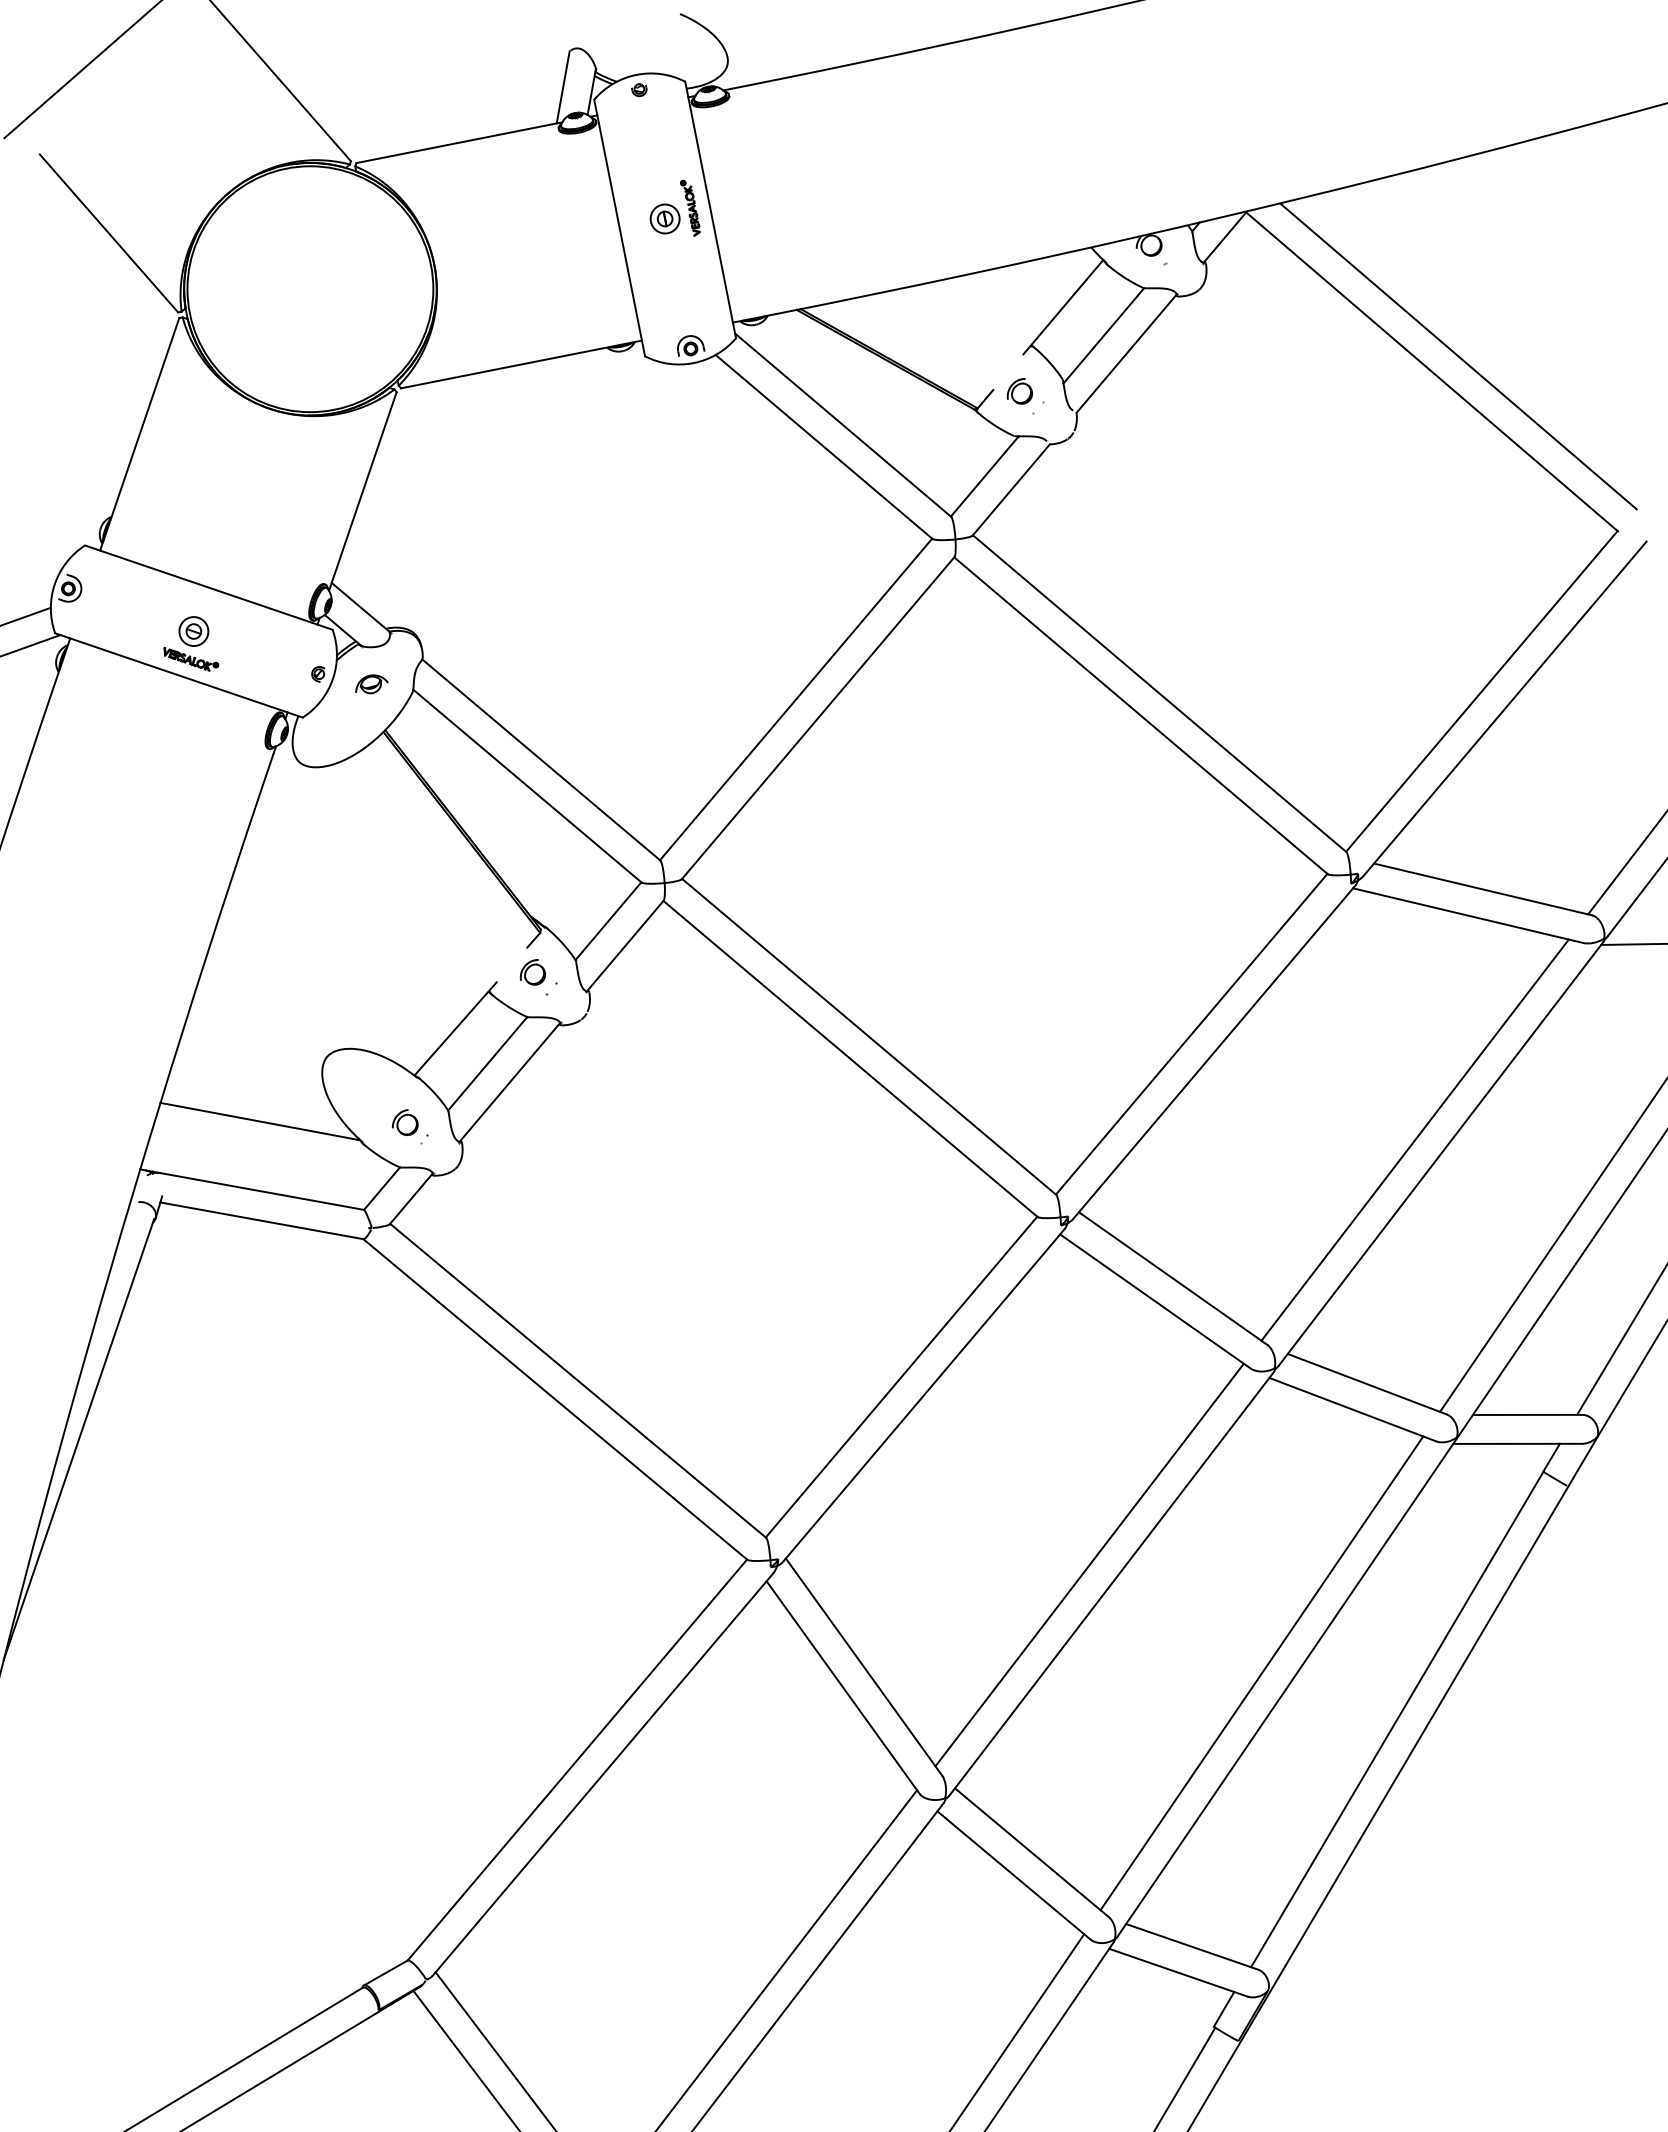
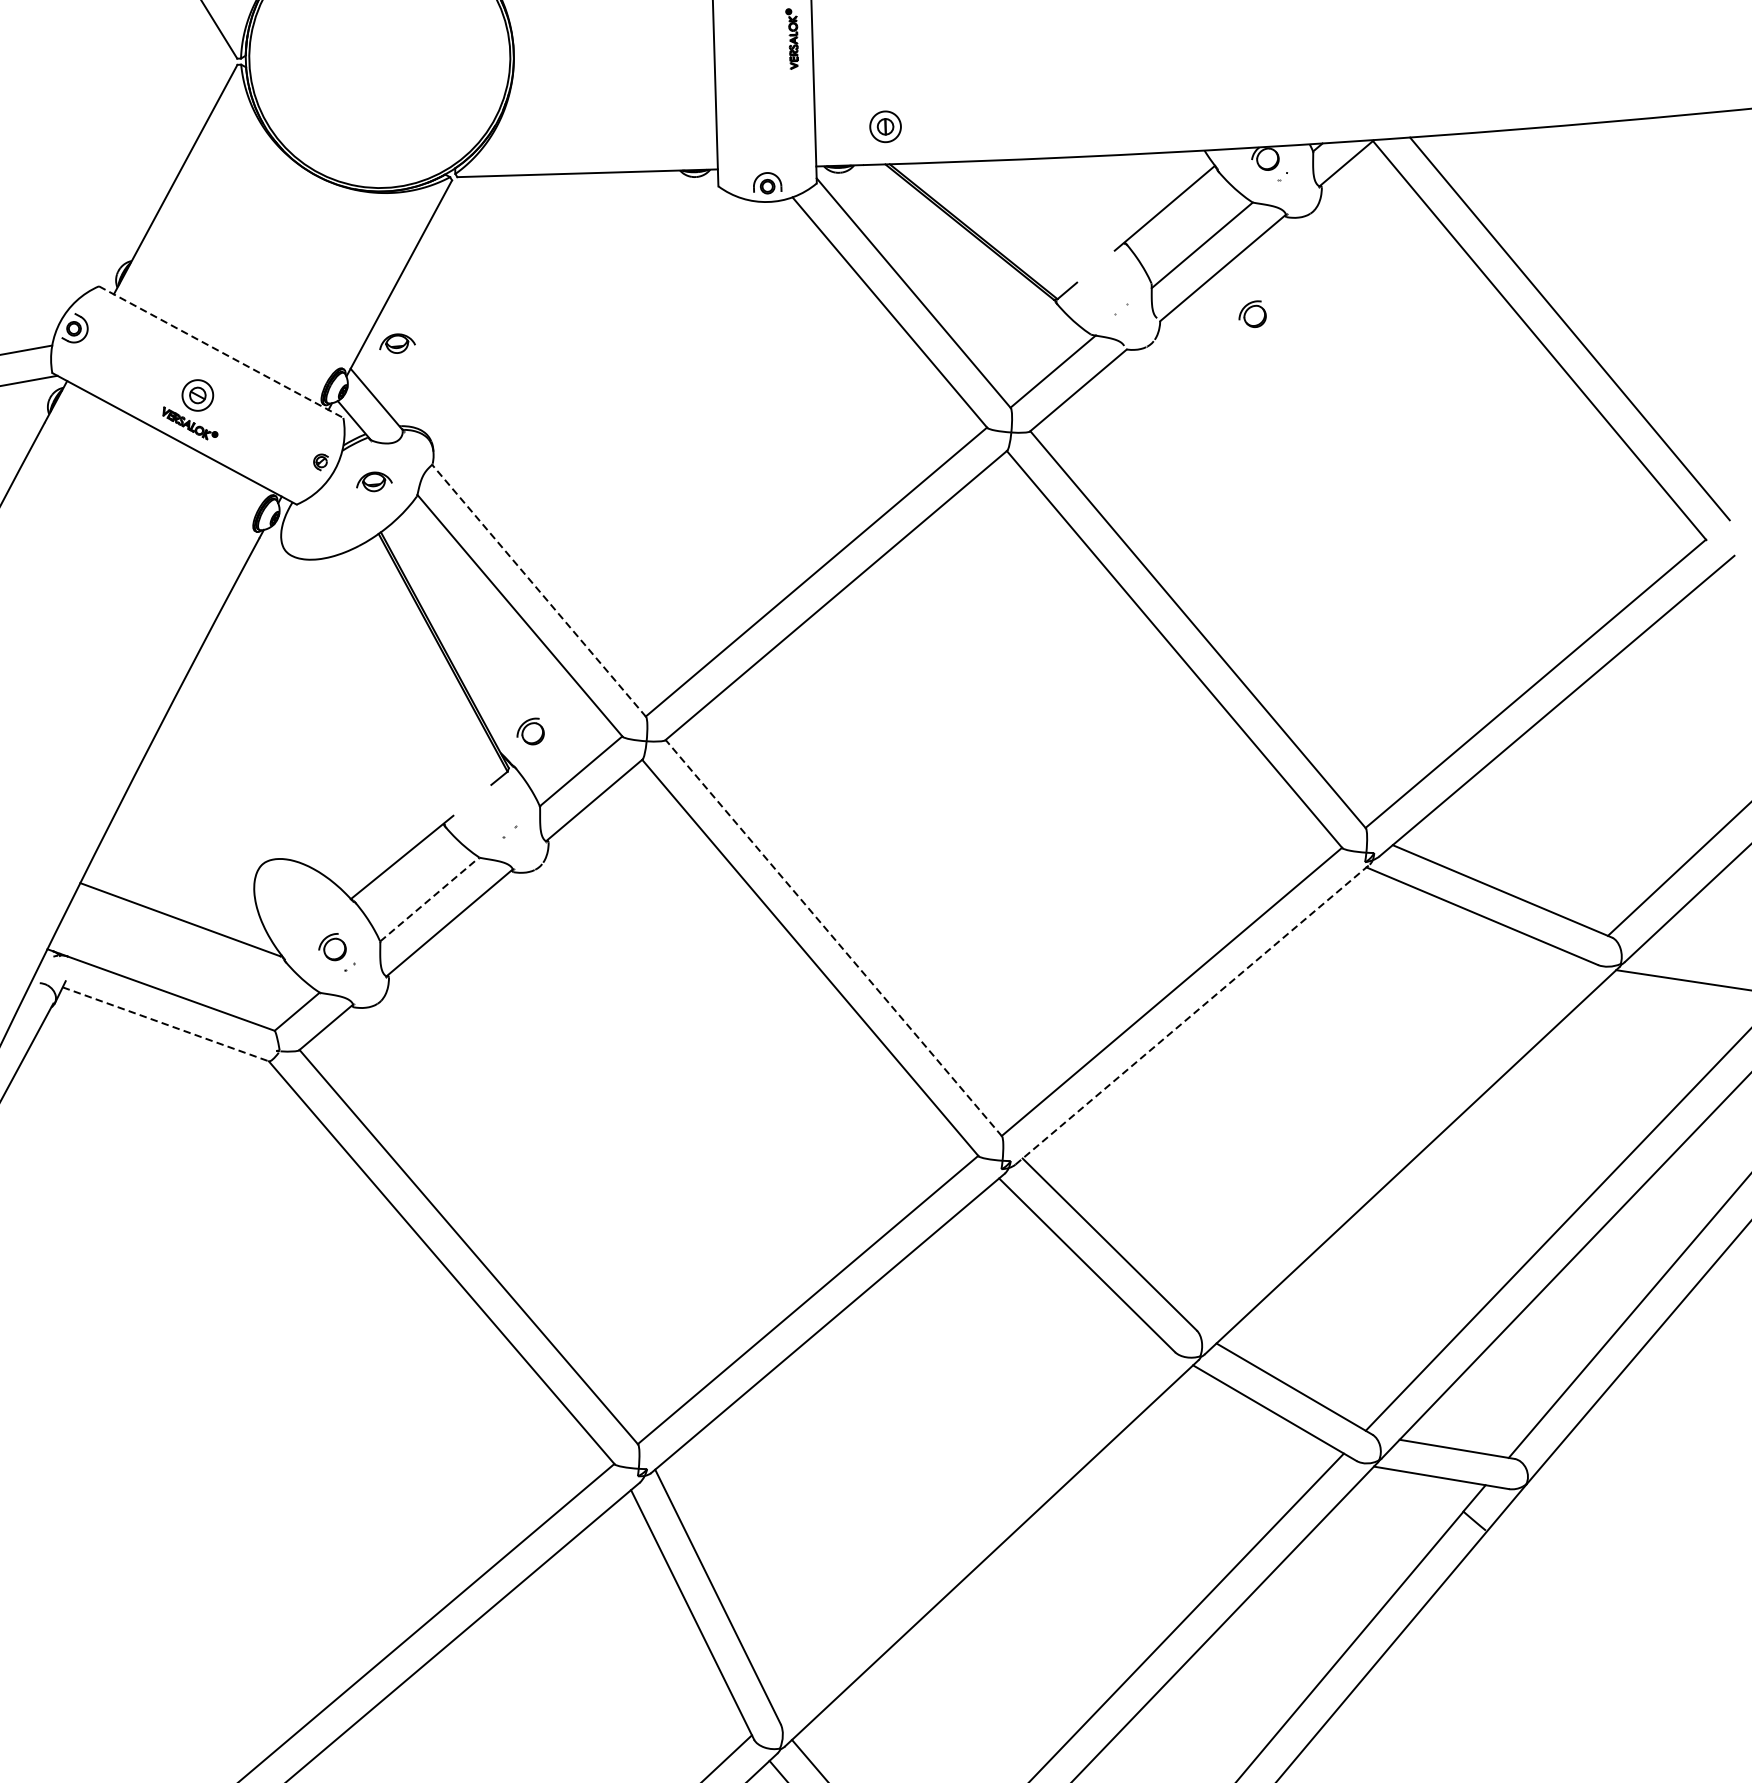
part: (664, 218) -> (885, 126), moved
part: (1019, 391) -> (1252, 313), moved
part: (371, 552) -> (397, 343), added
line: (208, 587) -> (220, 351), solid -> dashed
line: (541, 760) -> (539, 591), solid -> dashed
part: (532, 972) -> (530, 730), moved
line: (869, 1036) -> (834, 937), solid -> dashed
line: (1214, 1052) -> (1192, 1015), solid -> dashed
line: (488, 1063) -> (430, 899), solid -> dashed
line: (1414, 1139) -> (1386, 1141), removed
line: (262, 1220) -> (166, 1024), solid -> dashed
line: (1089, 1564) -> (972, 1529), removed

